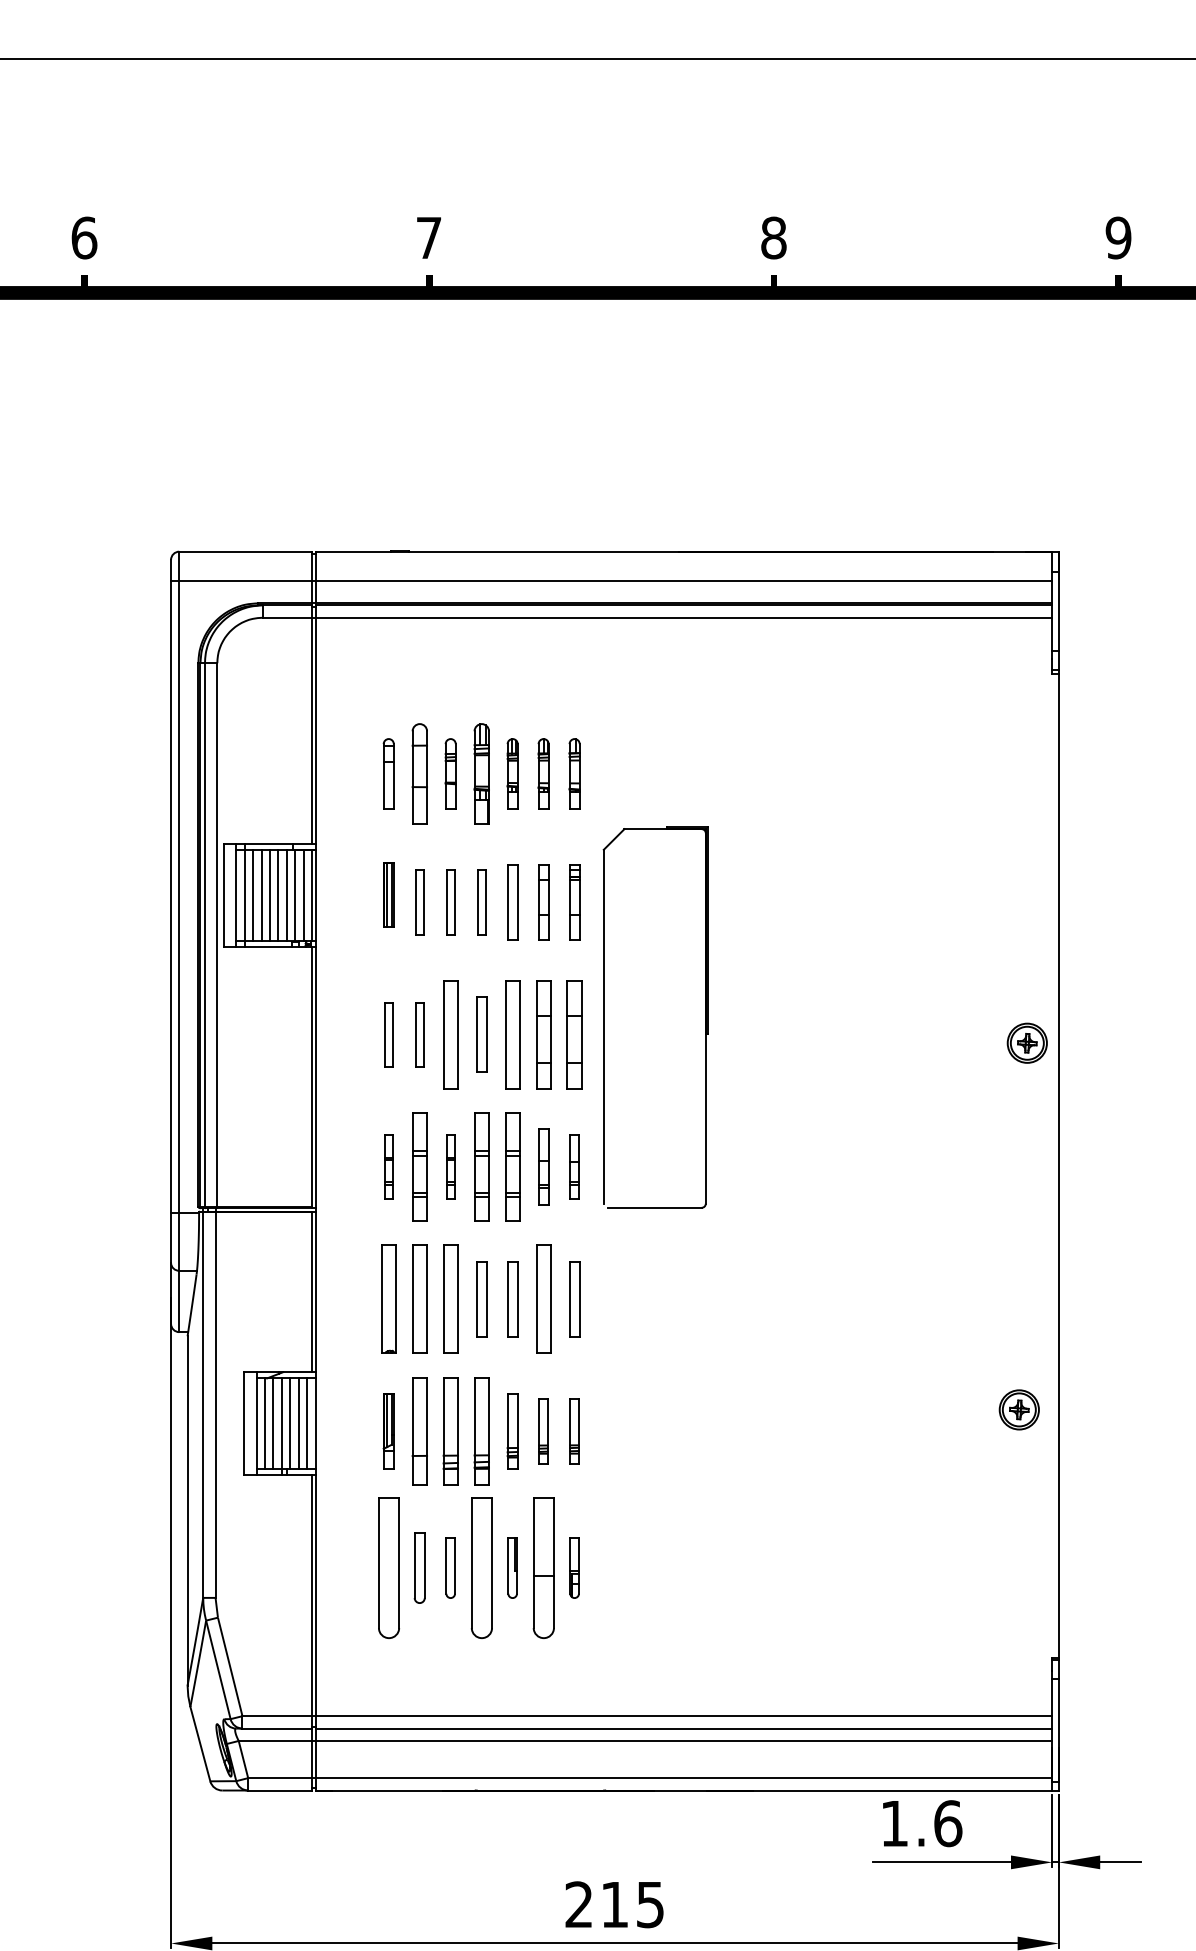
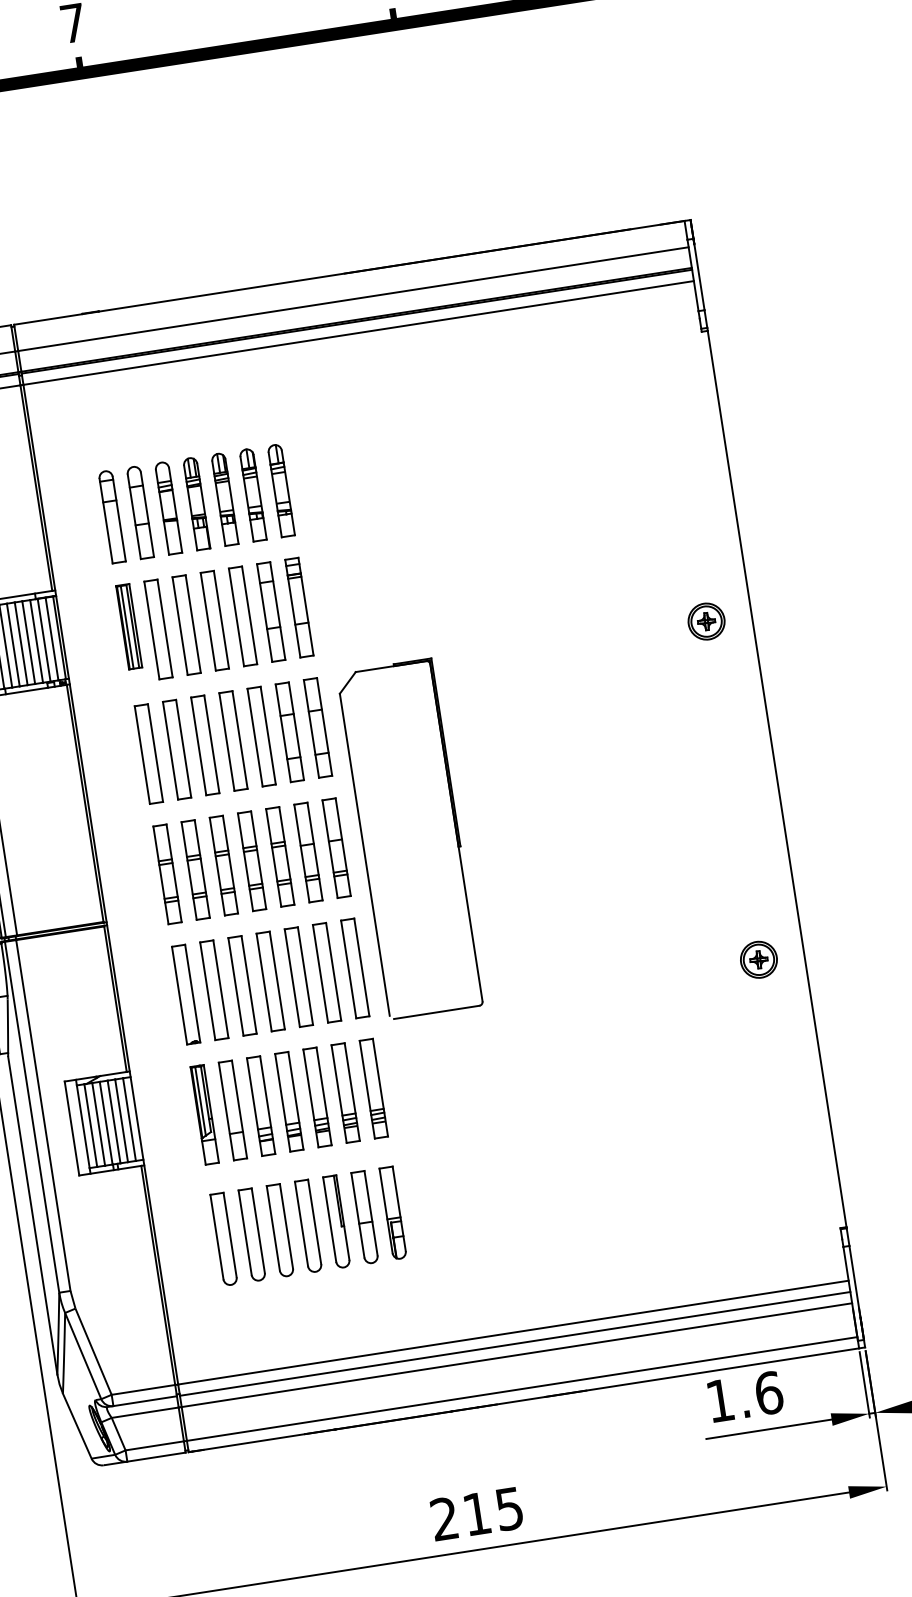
part: (388, 773) -> (111, 516), size x1.43
part: (450, 773) -> (168, 507), size x1.43
part: (512, 773) -> (224, 498), size x1.43
part: (543, 773) -> (252, 494), size x1.43
part: (574, 773) -> (281, 490), size x1.43
part: (388, 894) -> (128, 626), size x1.43
part: (419, 902) -> (158, 629), size x1.67
part: (450, 902) -> (186, 625), size x1.67
part: (481, 902) -> (214, 620), size x1.67
part: (512, 902) -> (242, 616), size x1.43
part: (543, 902) -> (270, 611), size x1.43
part: (574, 902) -> (299, 607), size x1.43
part: (705, 1017) -> (456, 832), moved
part: (388, 1034) -> (148, 753), size x1.67
part: (419, 1034) -> (176, 749), size x1.67
part: (481, 1034) -> (233, 740), size x1.43
part: (1026, 1042) -> (705, 621), moved
part: (388, 1166) -> (167, 874), size x1.67
part: (450, 1166) -> (223, 865), size x1.67
part: (543, 1166) -> (308, 852), size x1.43
part: (574, 1166) -> (336, 847), size x1.67
part: (481, 1298) -> (270, 981), size x1.43
part: (512, 1298) -> (298, 976), size x1.43
part: (574, 1298) -> (354, 967), size x1.43
part: (1018, 1409) -> (758, 959), moved
part: (388, 1431) -> (204, 1115), size x1.43
part: (512, 1431) -> (317, 1097), size x1.43
part: (543, 1431) -> (345, 1093), size x1.67
part: (574, 1431) -> (373, 1088), size x1.67
part: (388, 1567) -> (223, 1238), size x0.71
part: (419, 1567) -> (251, 1234), size x1.43
part: (450, 1567) -> (280, 1230), size x1.67
part: (481, 1567) -> (308, 1225), size x0.71
part: (512, 1567) -> (336, 1221), size x1.67
part: (543, 1567) -> (364, 1217), size x0.71
part: (574, 1567) -> (392, 1212), size x1.67

